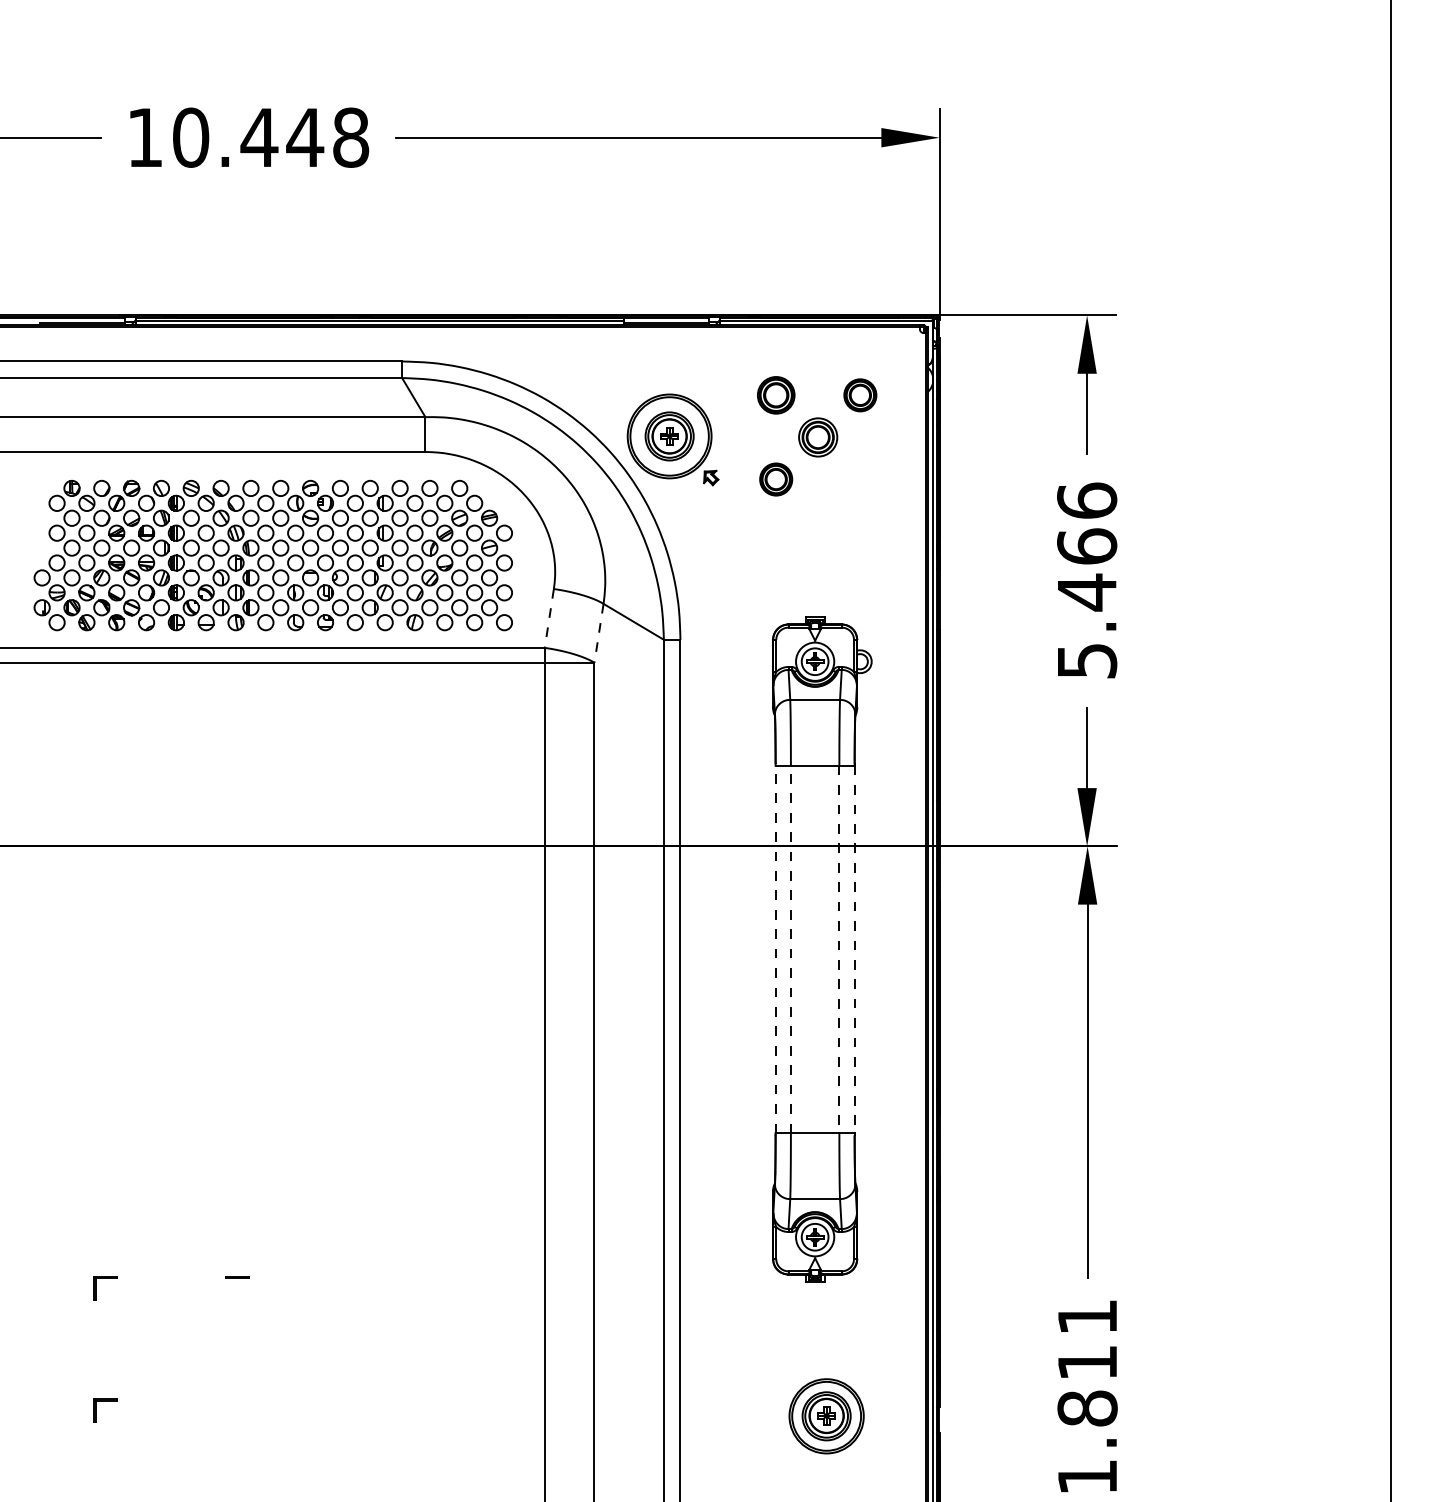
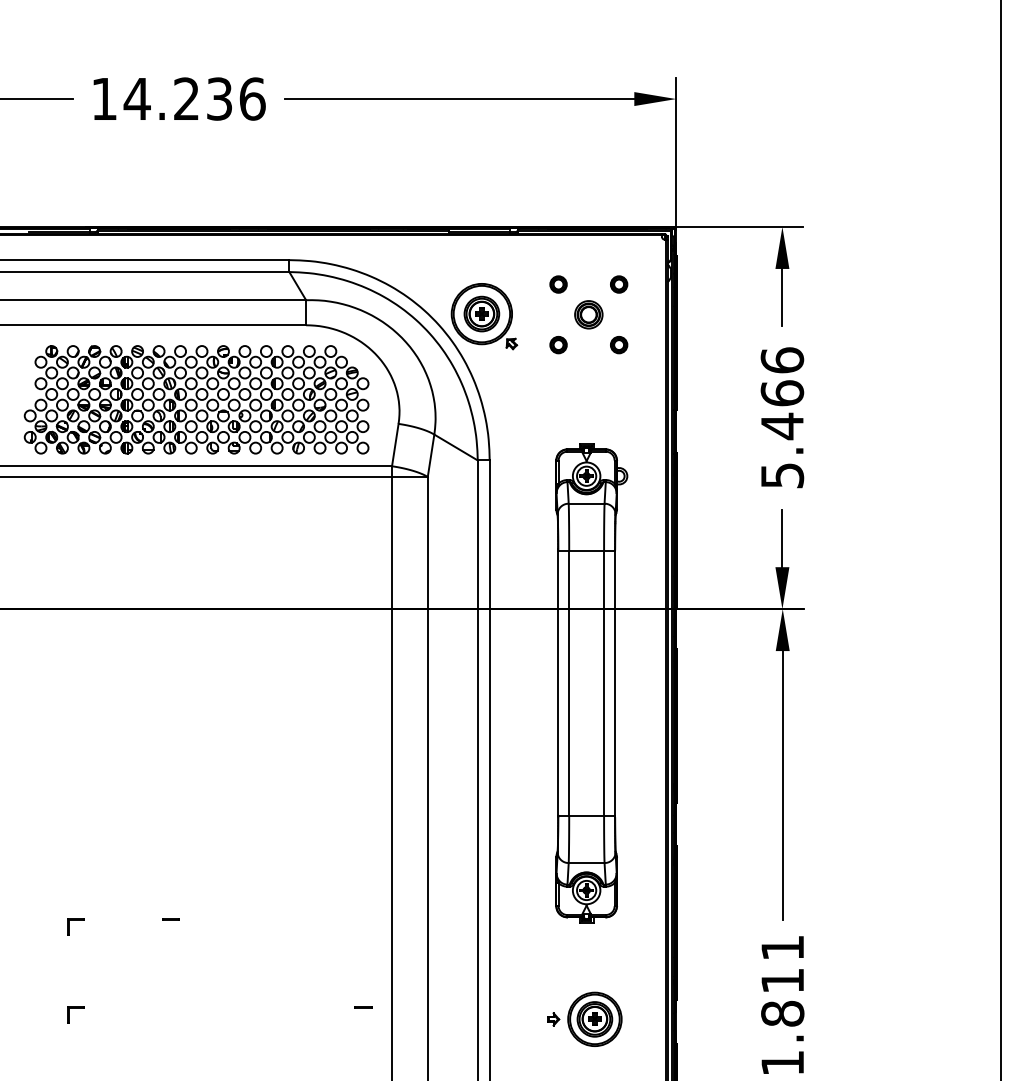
text: (270, 137) -> (194, 98), 10.448 -> 14.236
part: (775, 395) -> (558, 284), size x0.62
part: (859, 395) -> (618, 284), size x0.71
part: (775, 479) -> (558, 345), size x0.71
part: (859, 479) -> (618, 345), added
line: (549, 618) -> (395, 445), dashed -> solid
line: (599, 633) -> (431, 455), dashed -> solid
line: (775, 947) -> (558, 681), dashed -> solid
line: (790, 949) -> (568, 683), dashed -> solid
line: (839, 949) -> (604, 683), dashed -> solid
line: (854, 951) -> (614, 684), dashed -> solid
line: (505, 1399) -> (363, 1007), added
part: (769, 1415) -> (553, 1018), added

